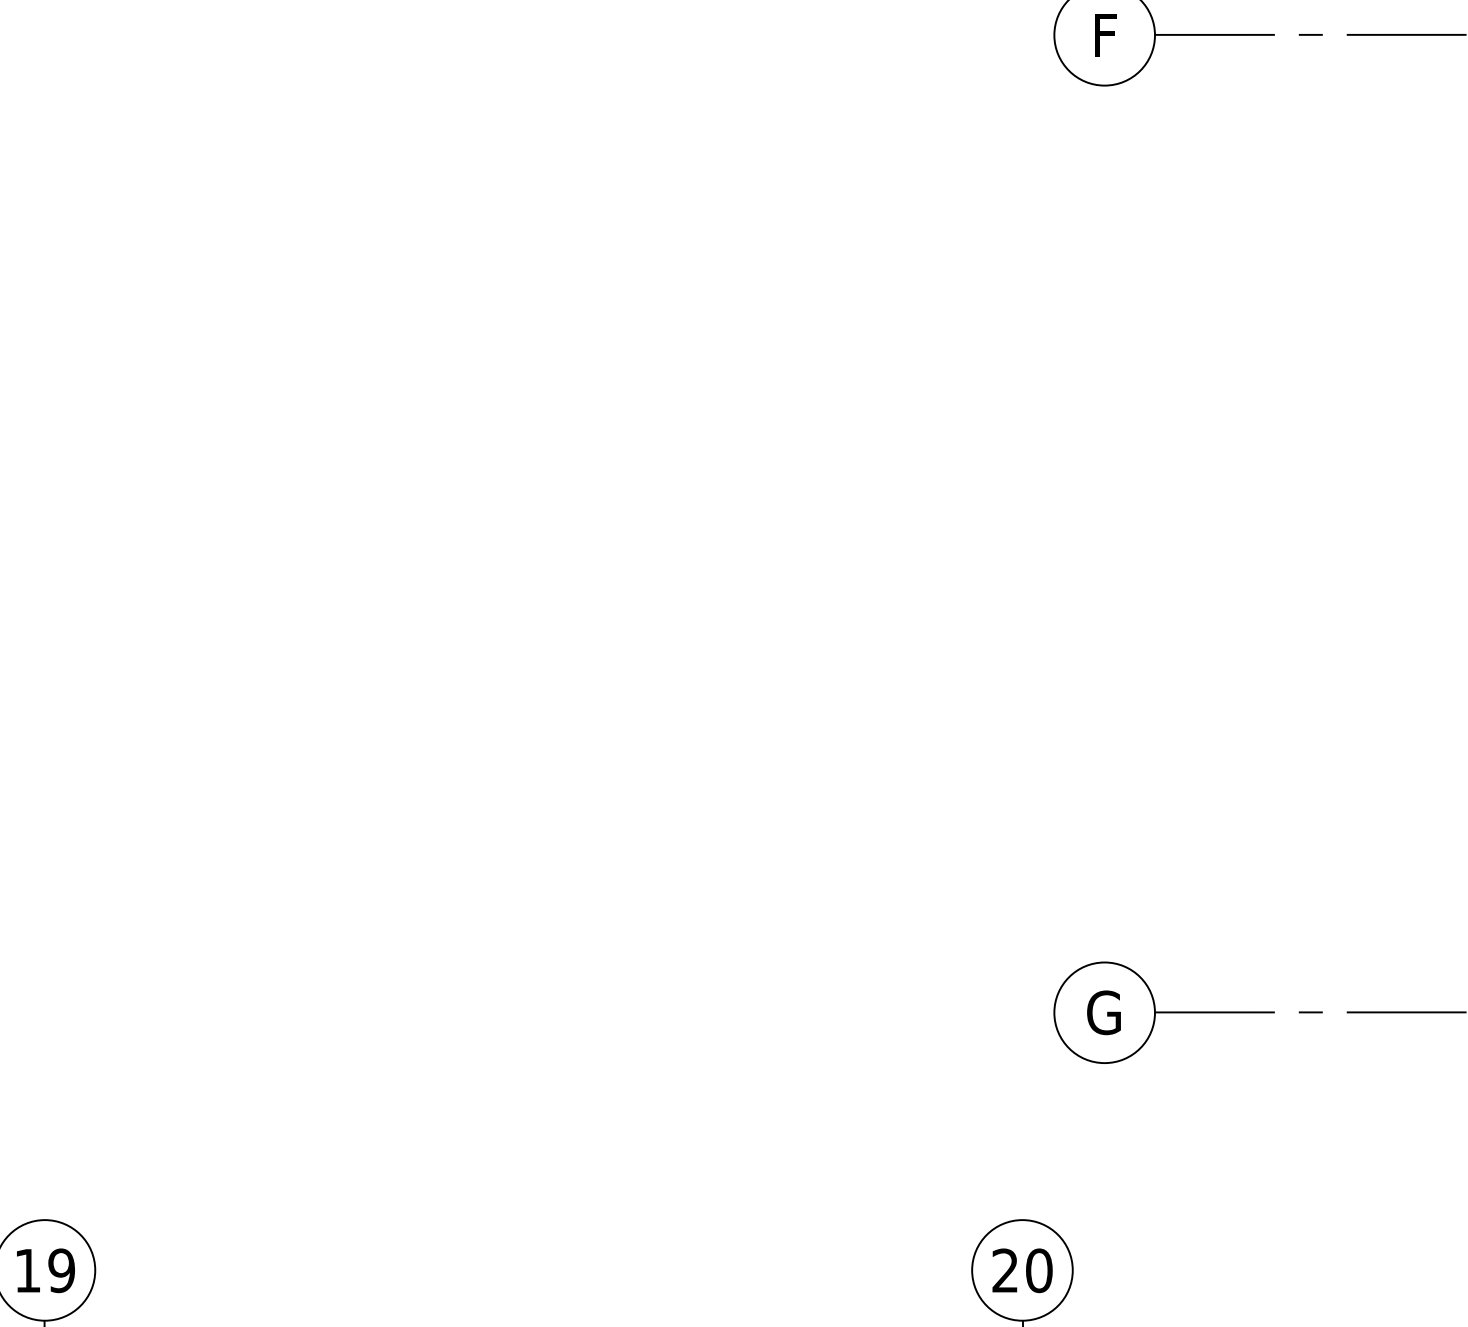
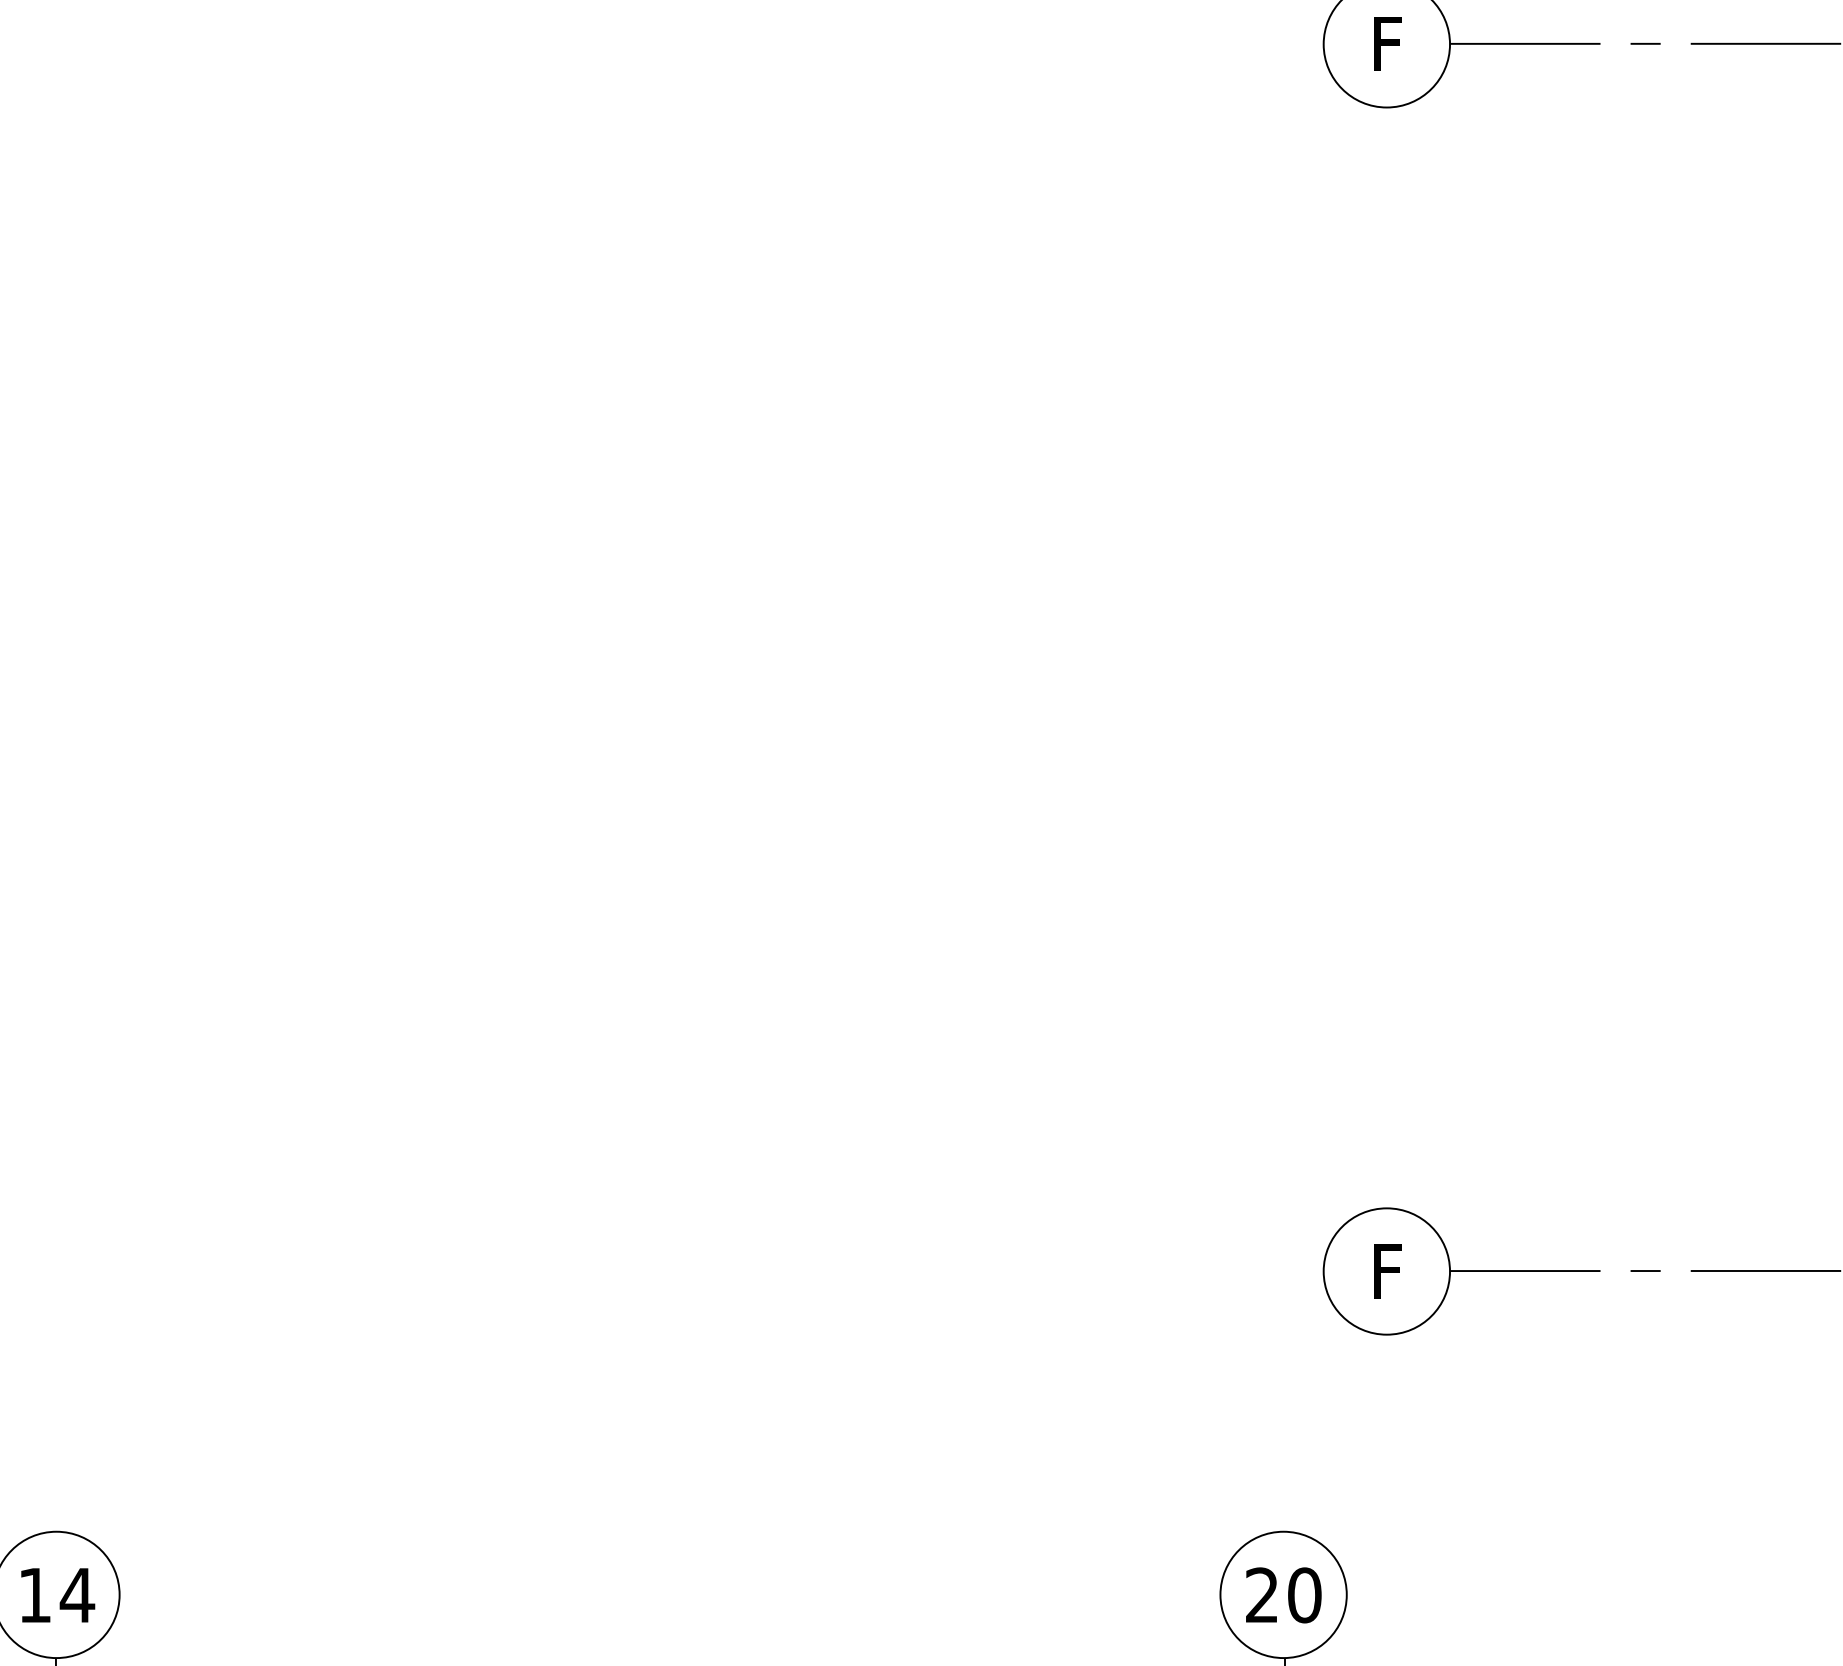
text: (1103, 1012) -> (1385, 1271), G -> F
text: (61, 1270) -> (77, 1595), 19 -> 14

